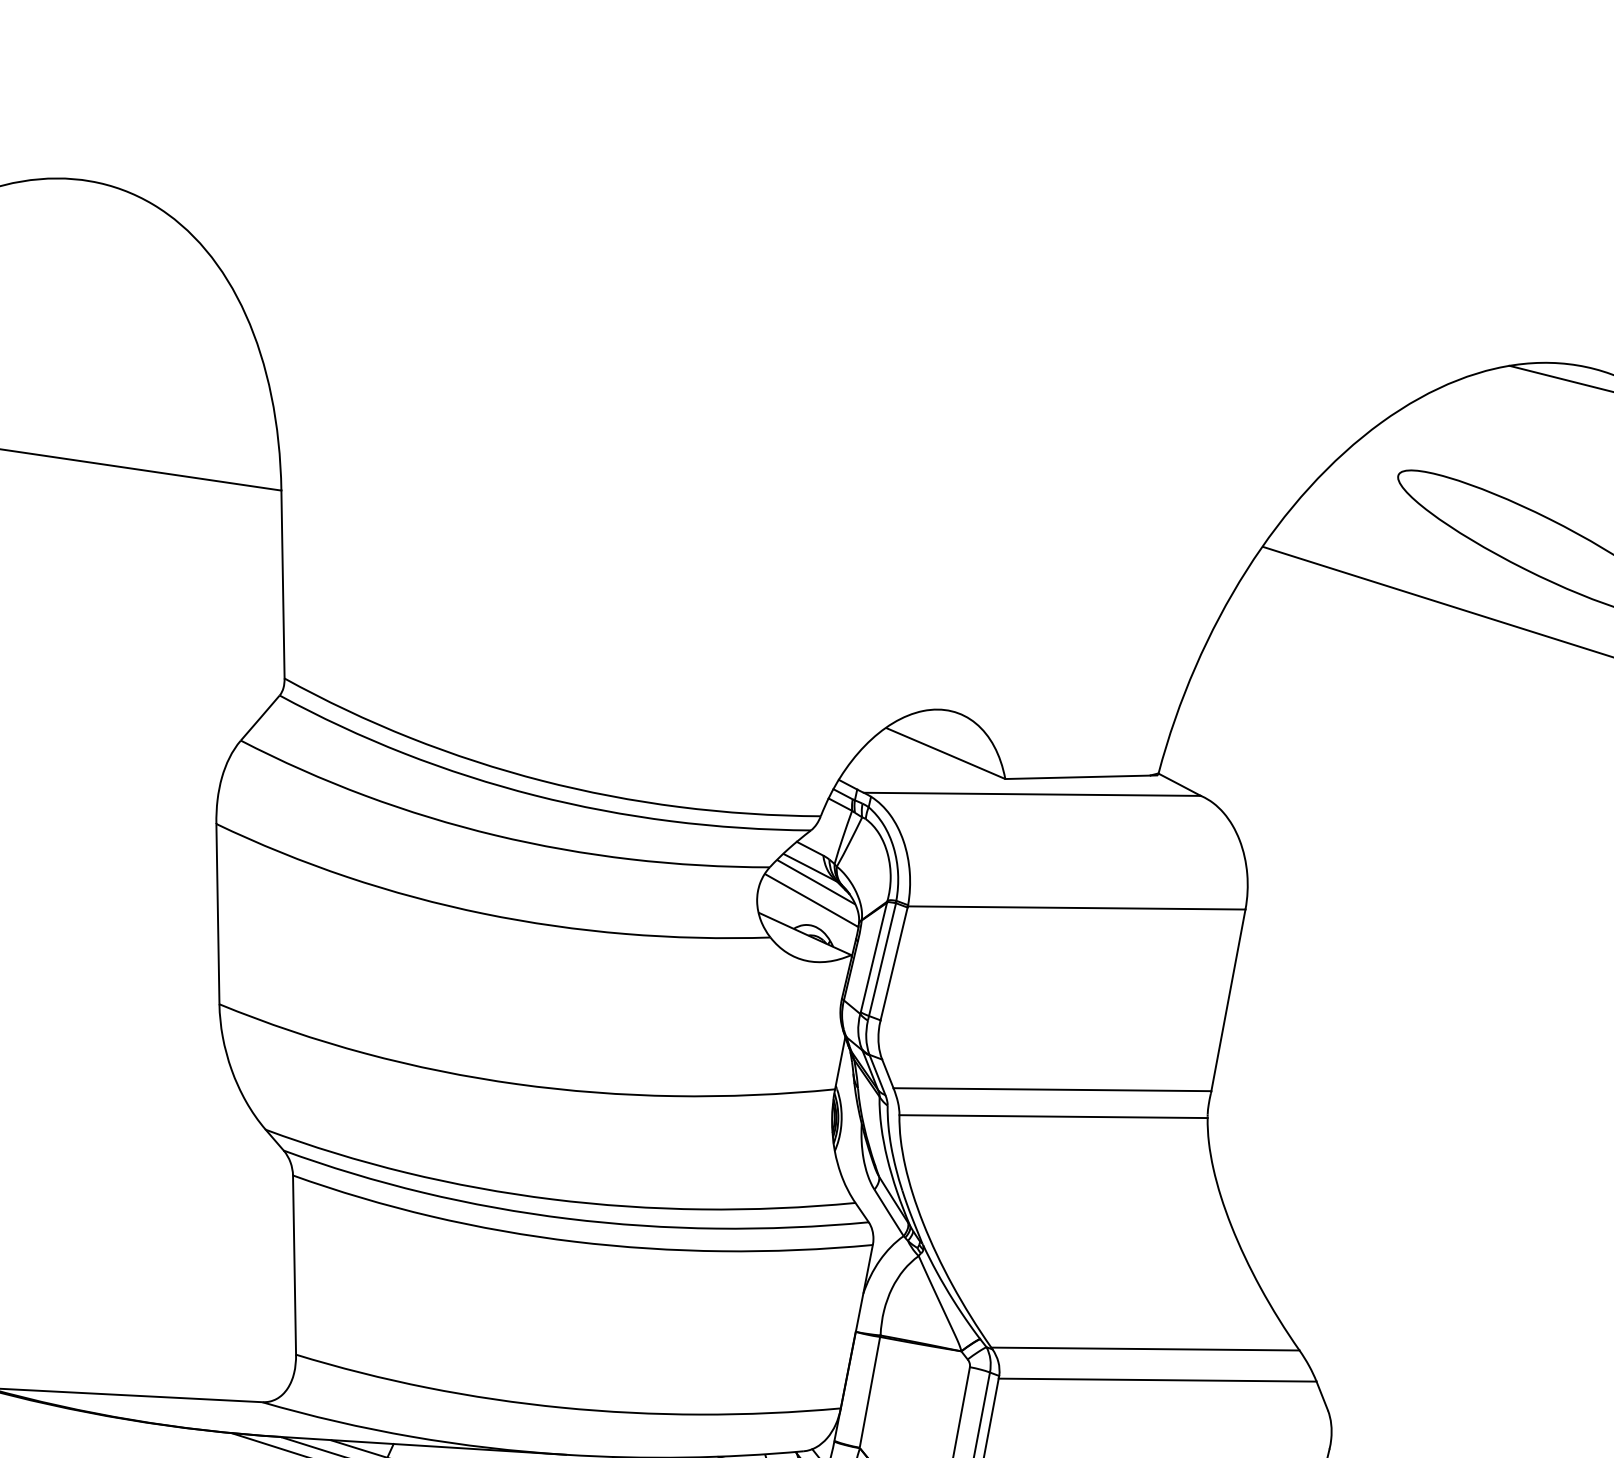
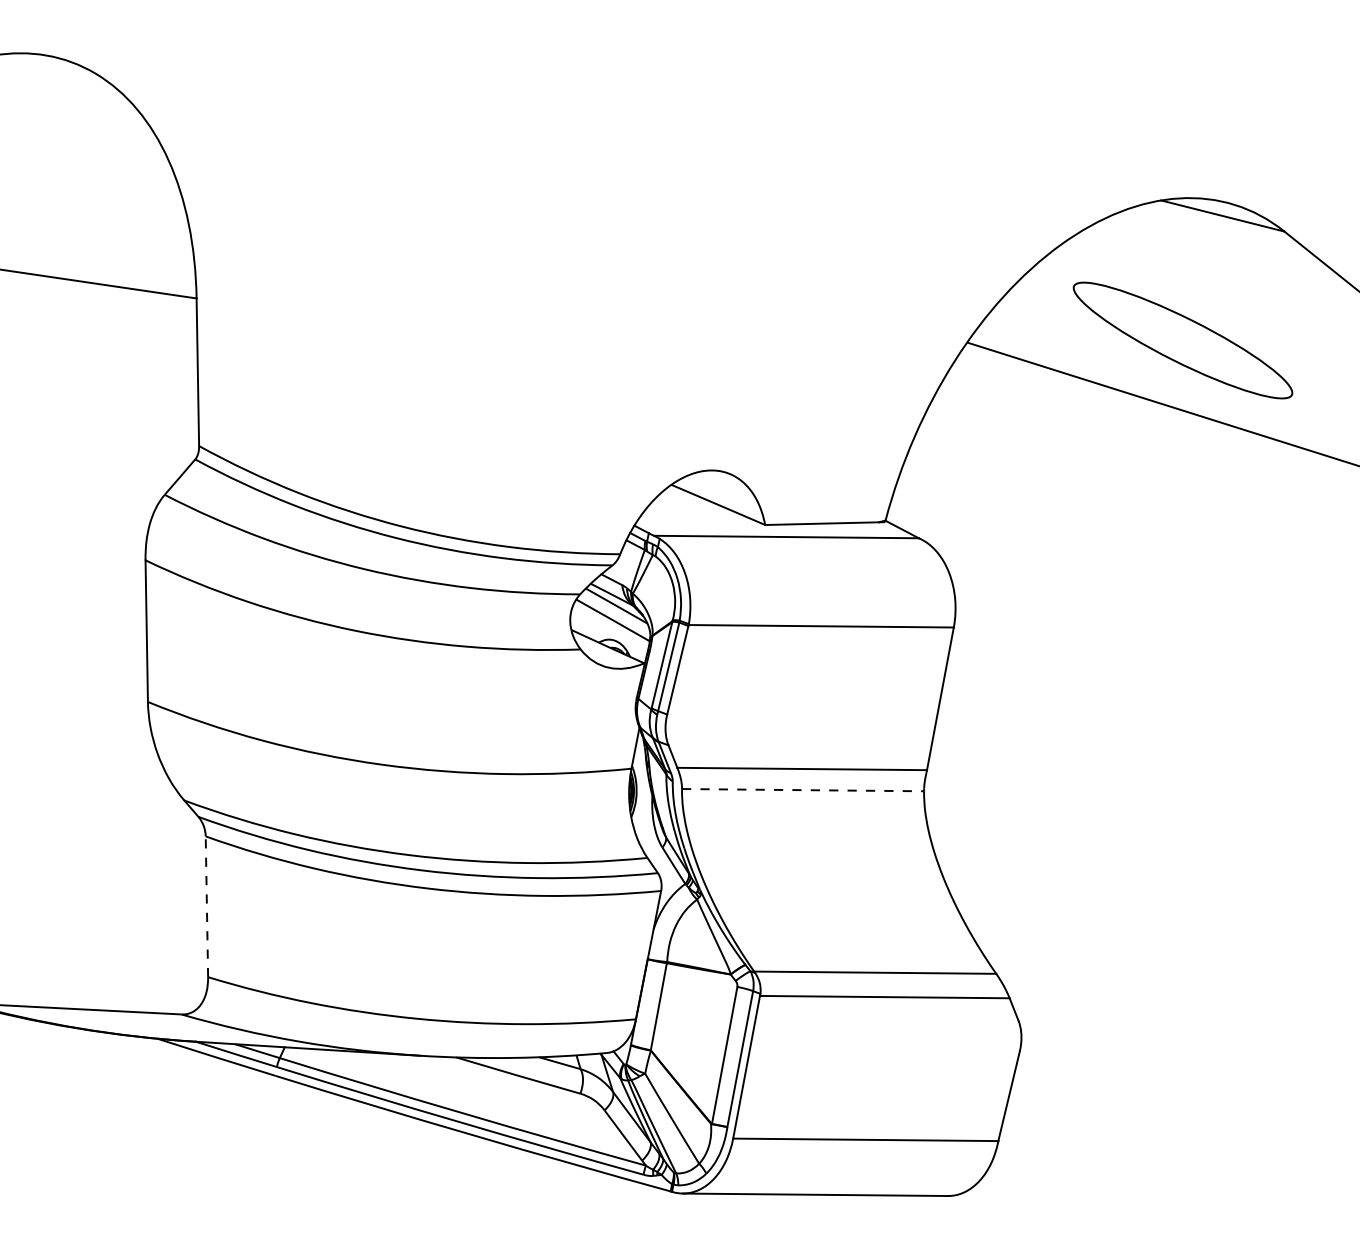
line: (1054, 1117) -> (803, 790), solid -> dashed
line: (294, 1264) -> (206, 906), solid -> dashed

